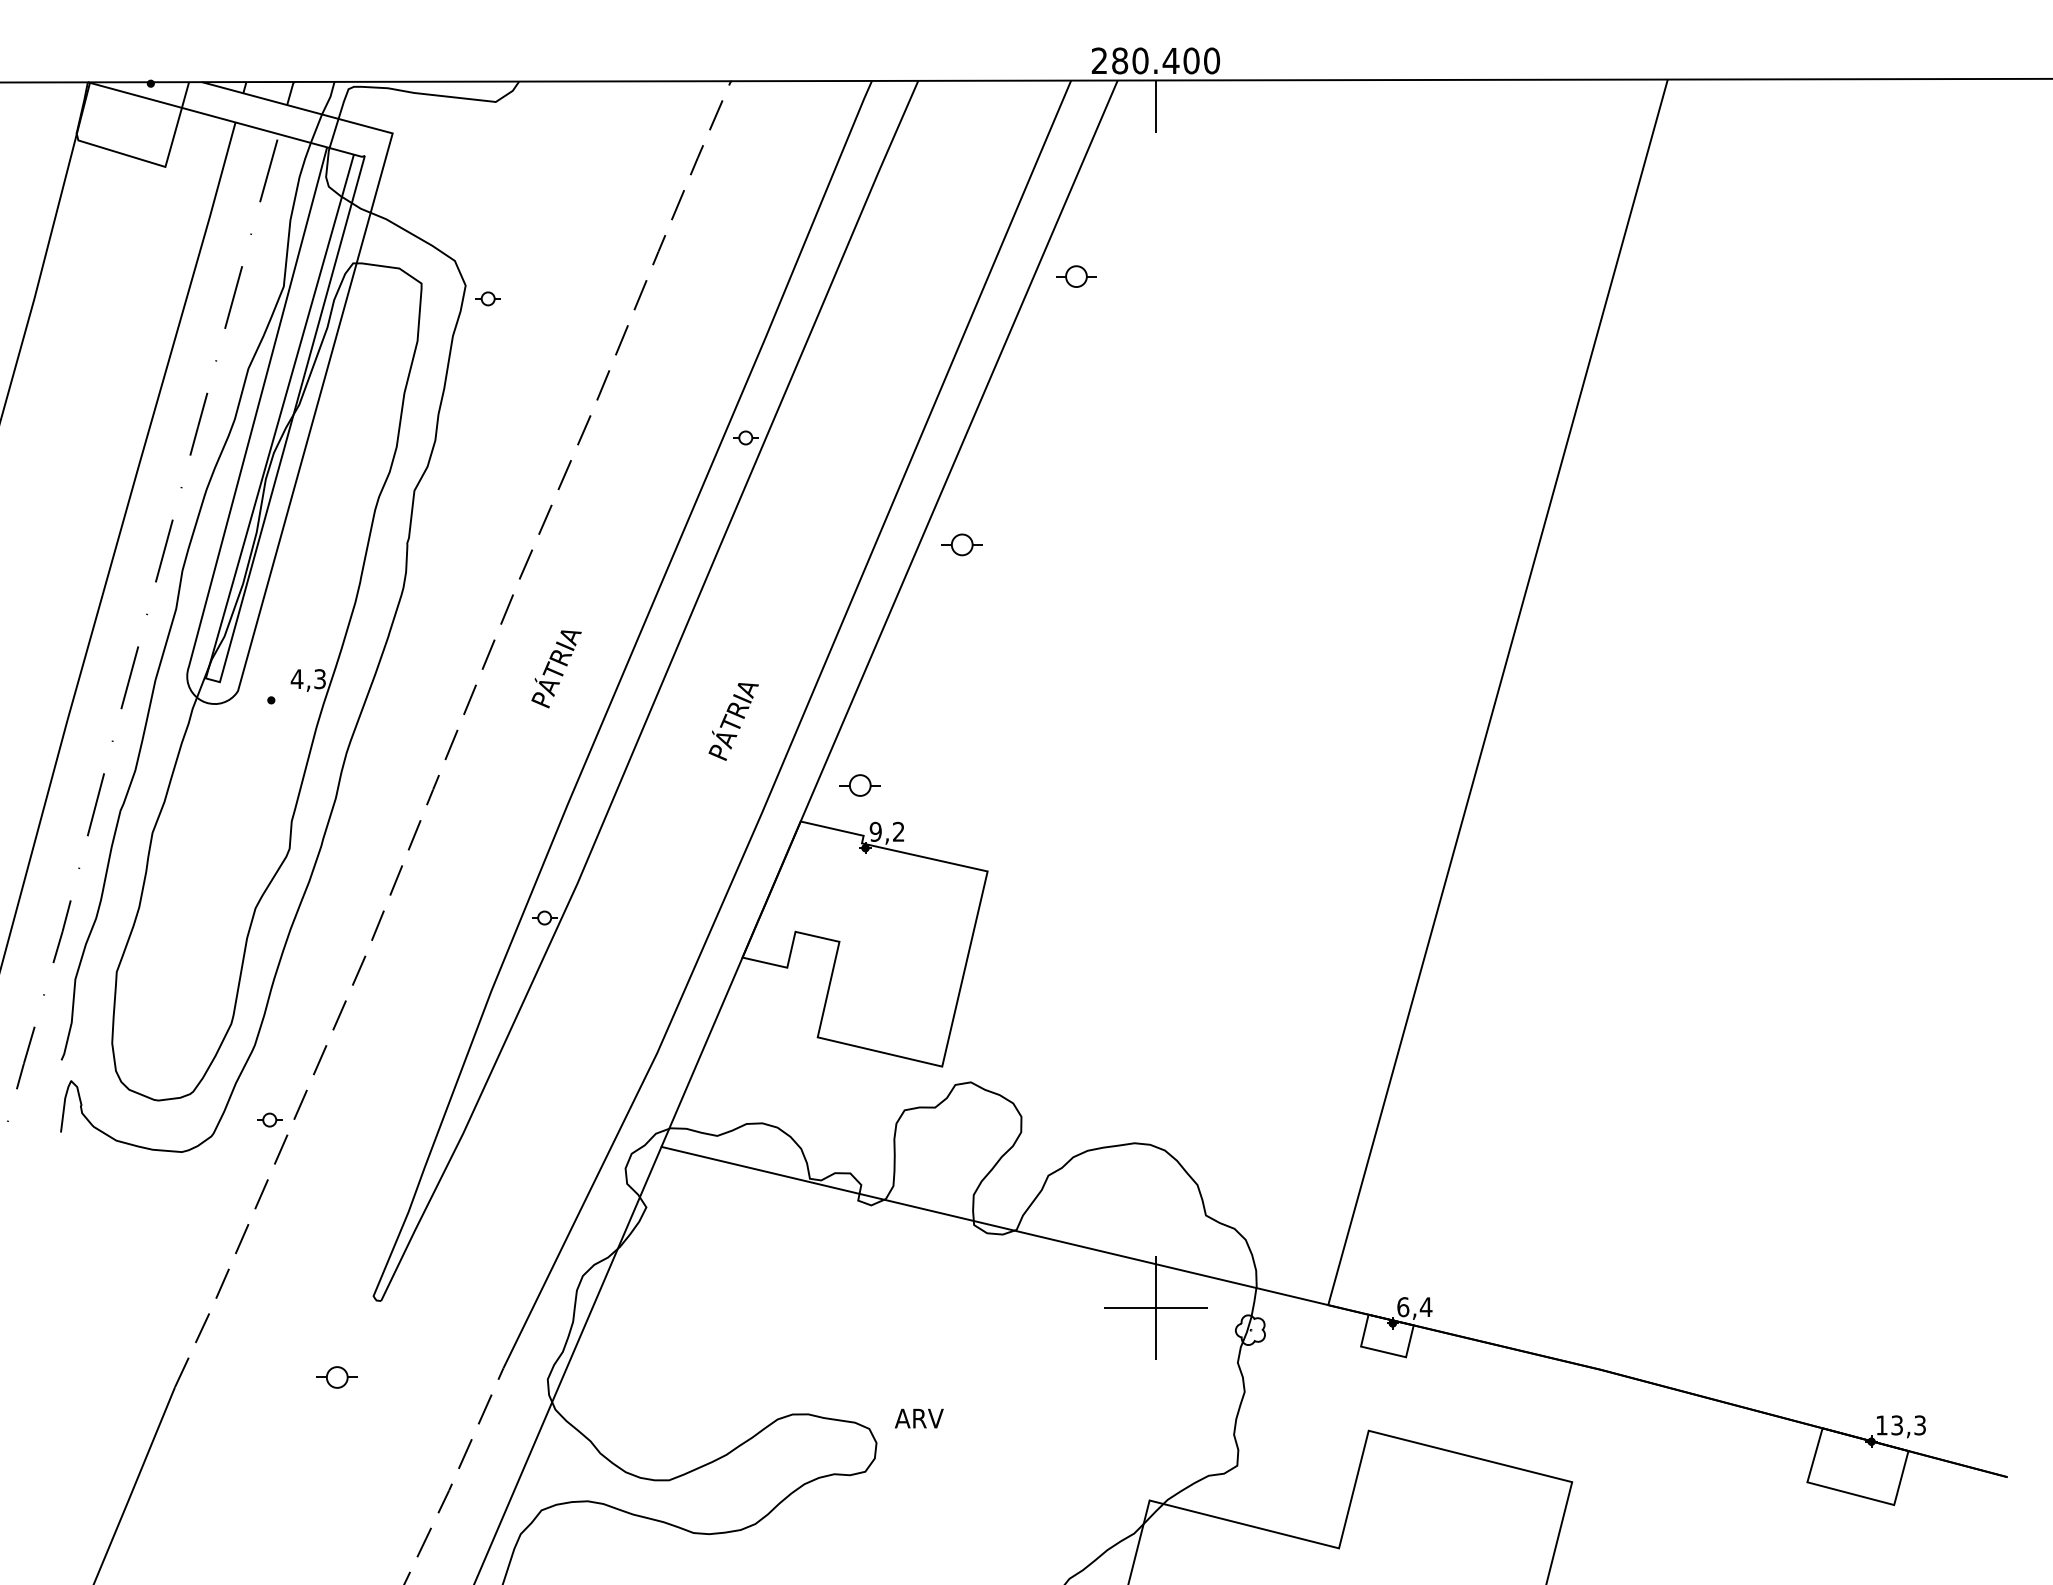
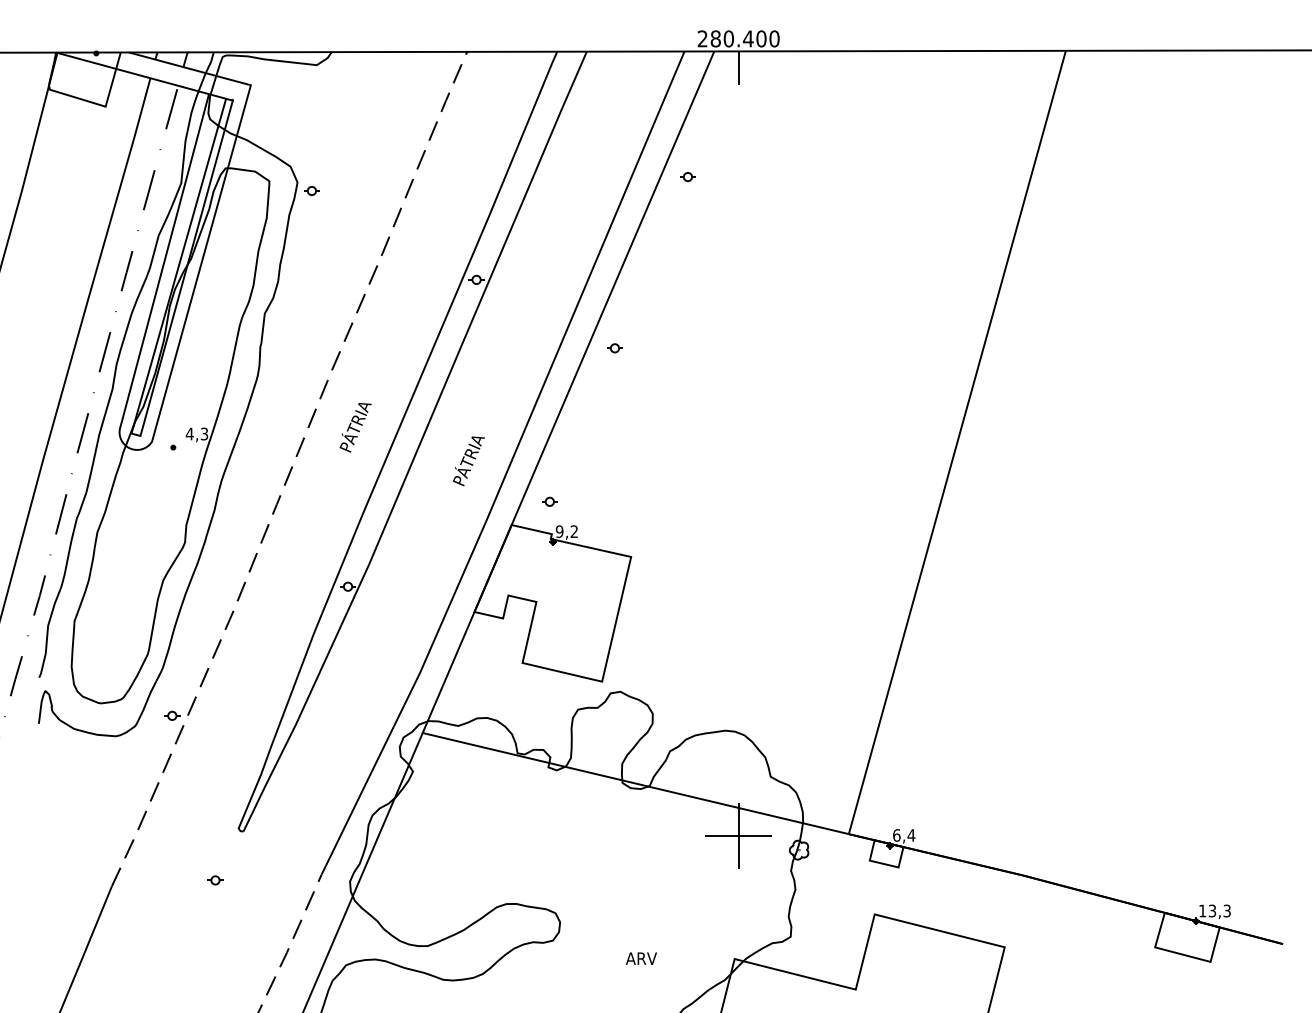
part: (1075, 277) -> (687, 177), size x0.62
part: (961, 545) -> (614, 348), size x0.62
part: (859, 784) -> (549, 501), size x0.62
part: (337, 1377) -> (215, 880), size x0.62
text: (919, 1418) -> (641, 958), moved

